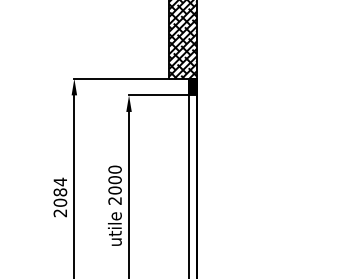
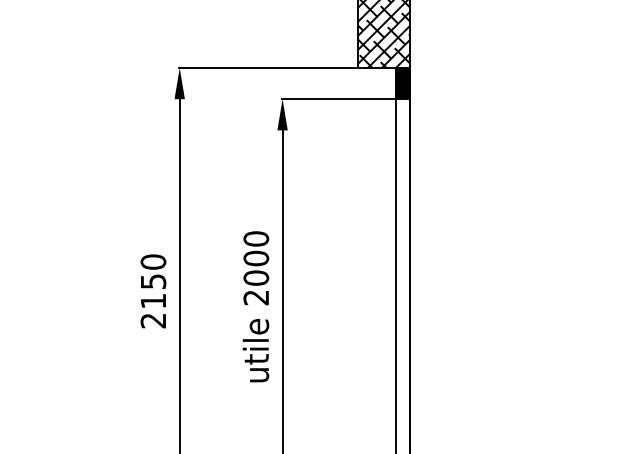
text: (60, 191) -> (153, 279), 2084 -> 2150

